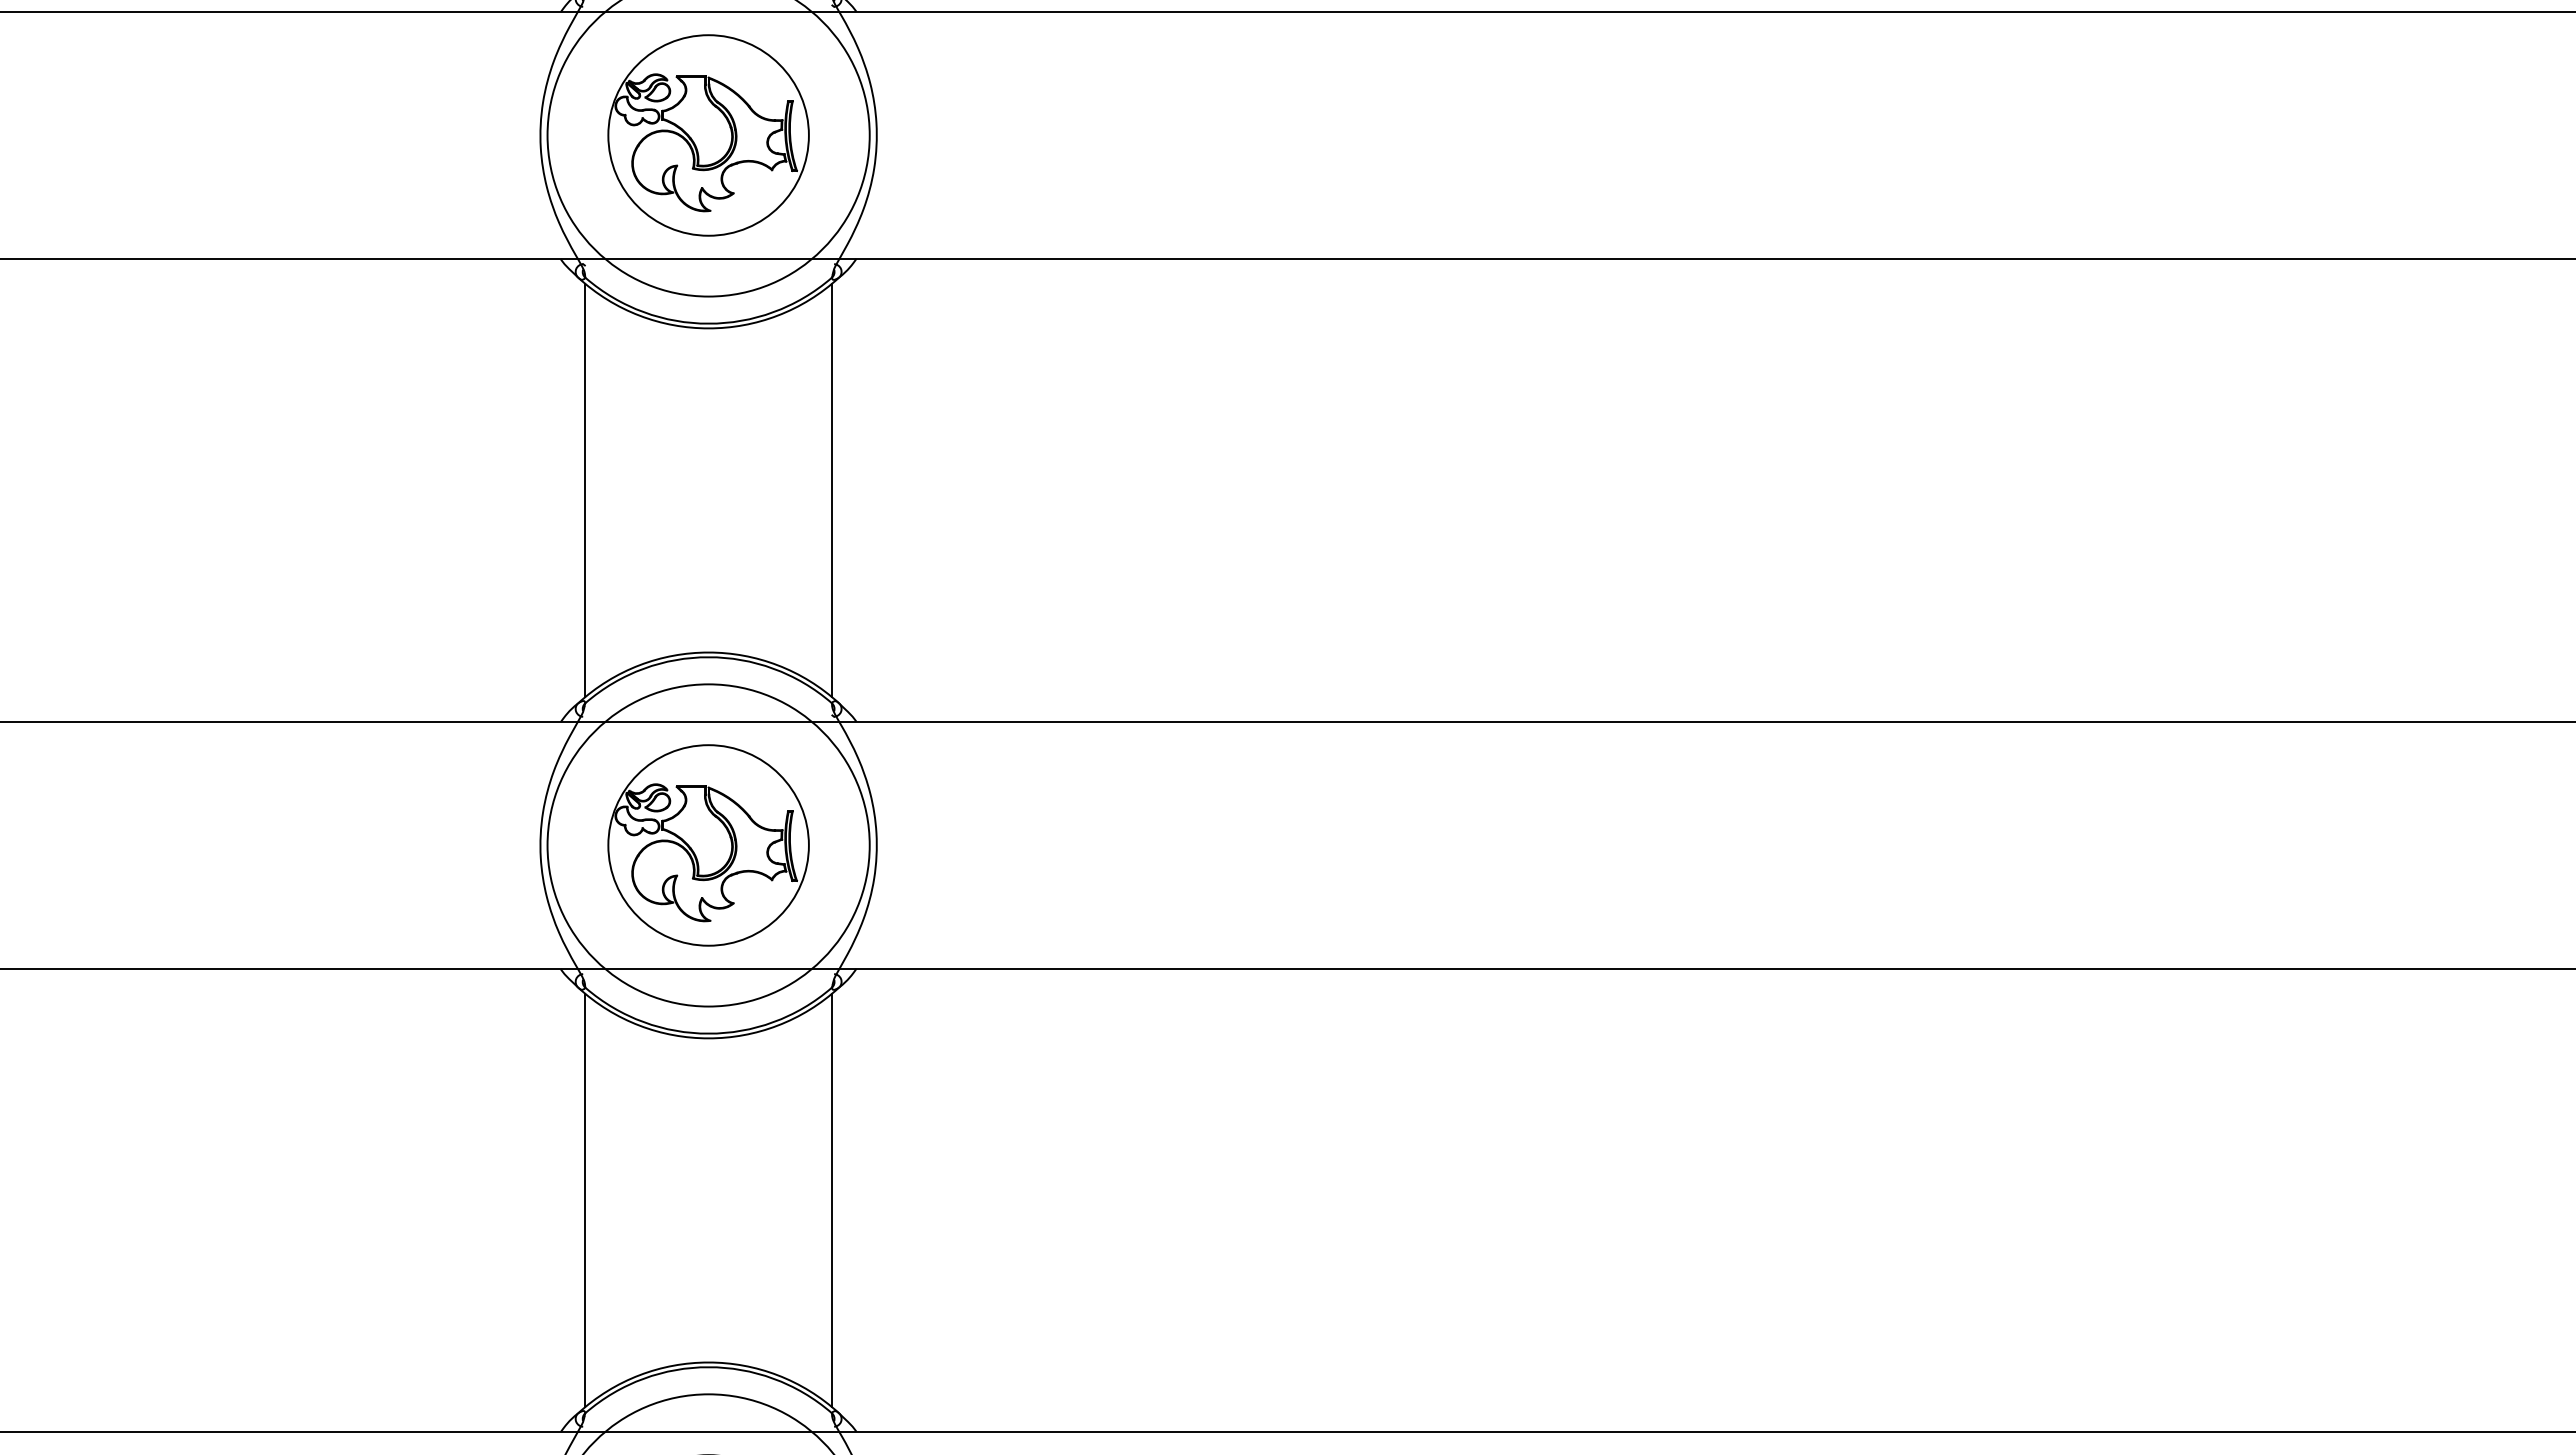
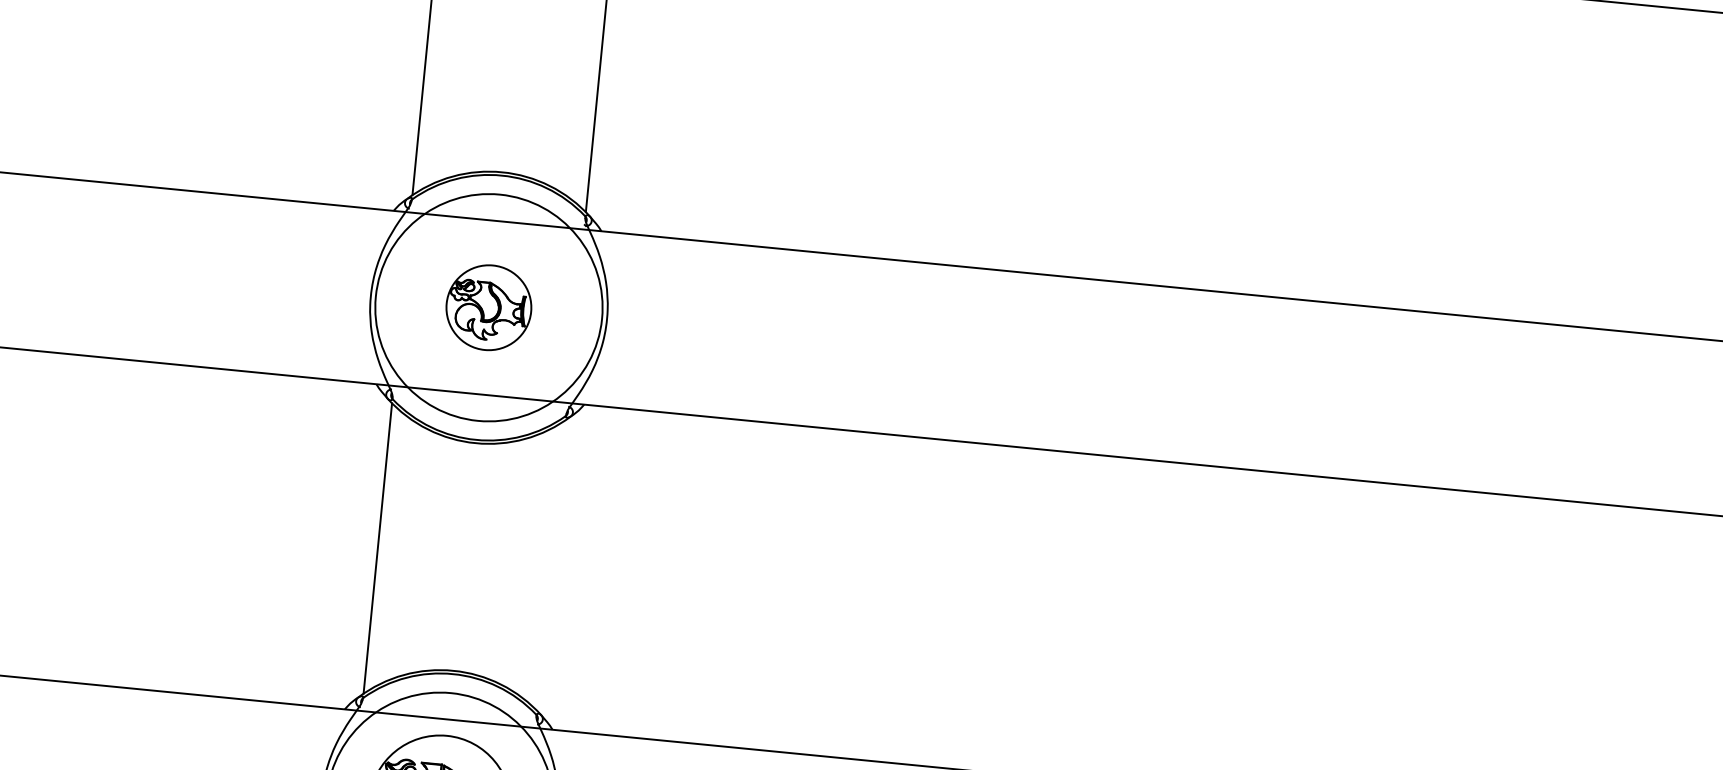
part: (708, 845) -> (488, 307), size x0.6
line: (832, 1200) -> (551, 565), removed

